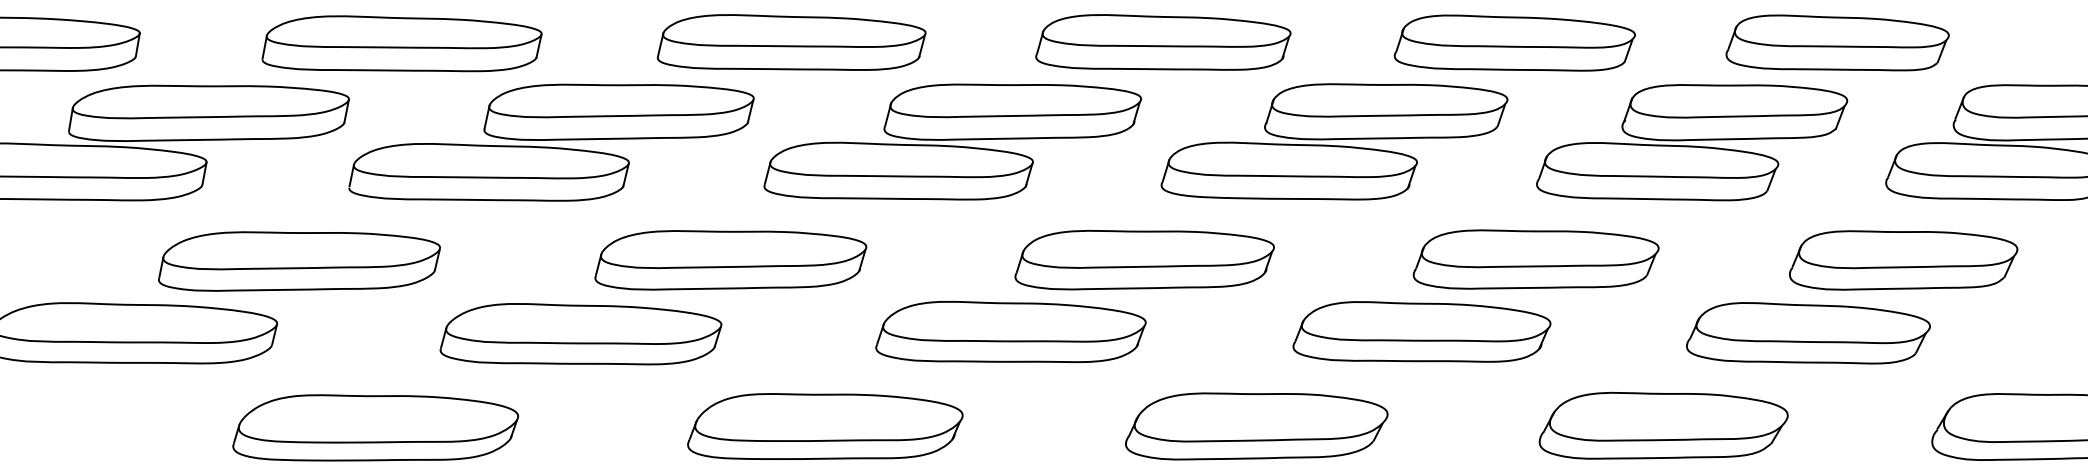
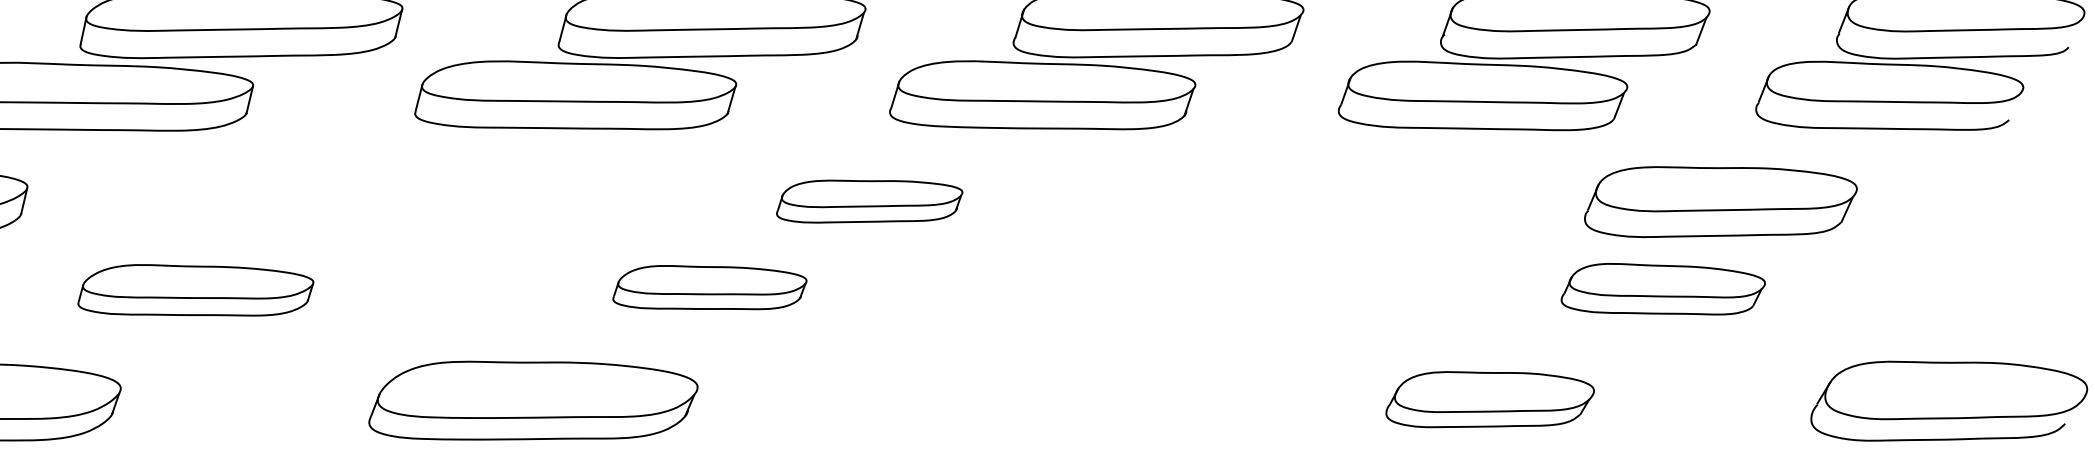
part: (1144, 259) -> (869, 200), size x0.6
part: (1535, 259) -> (1336, 200), removed
part: (730, 260) -> (374, 202), removed
part: (1903, 260) -> (1720, 202), moved
part: (1010, 331) -> (709, 287), size x0.6
part: (1421, 331) -> (1200, 287), removed
part: (1808, 333) -> (1663, 289), size x0.7
part: (580, 334) -> (195, 290), size x0.7
part: (1663, 425) -> (1490, 399), size x0.7
part: (825, 426) -> (533, 400), moved
part: (1256, 426) -> (1003, 400), removed

